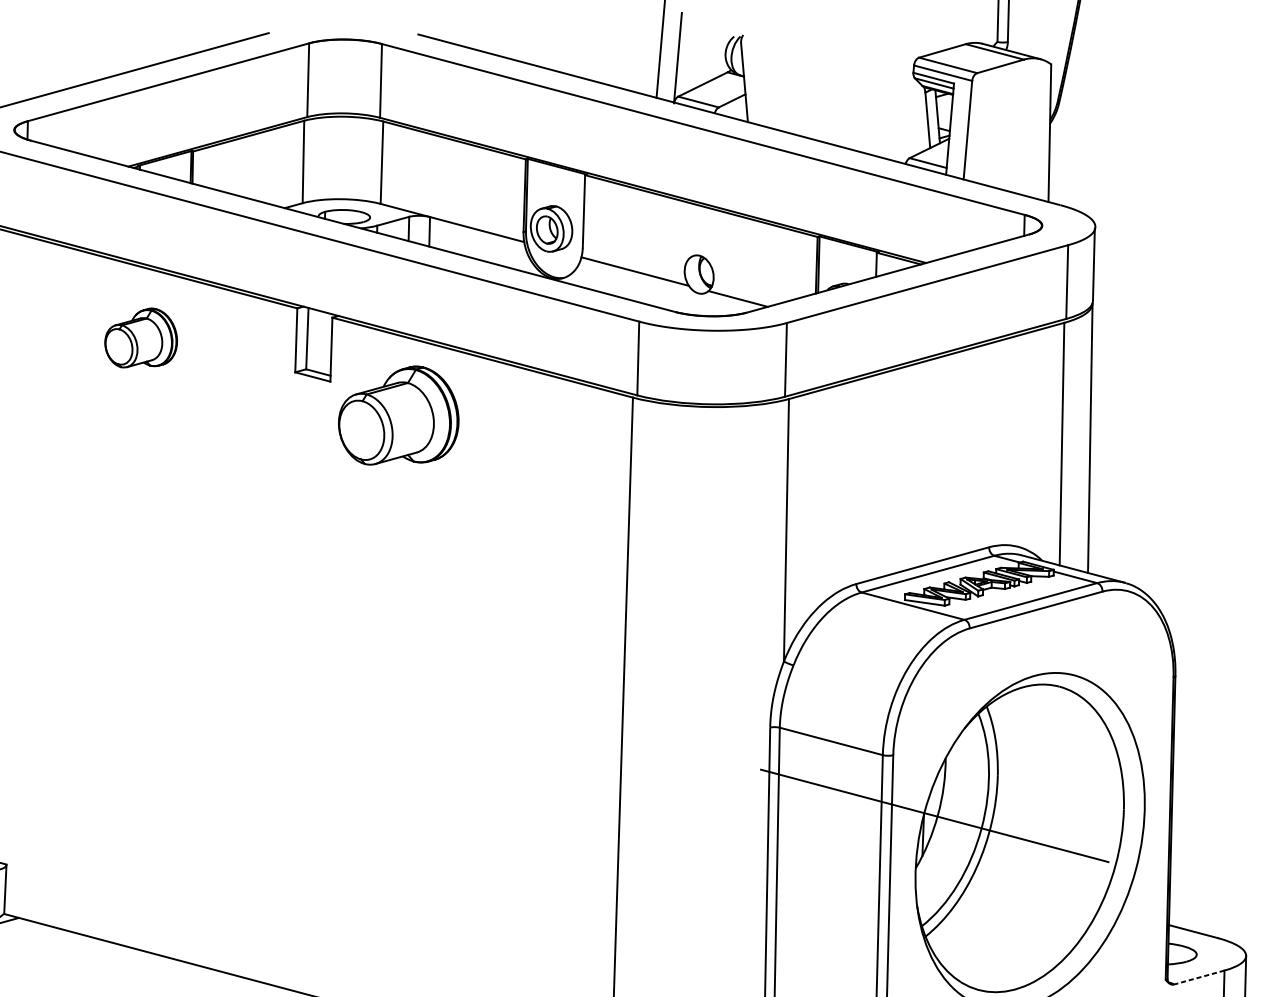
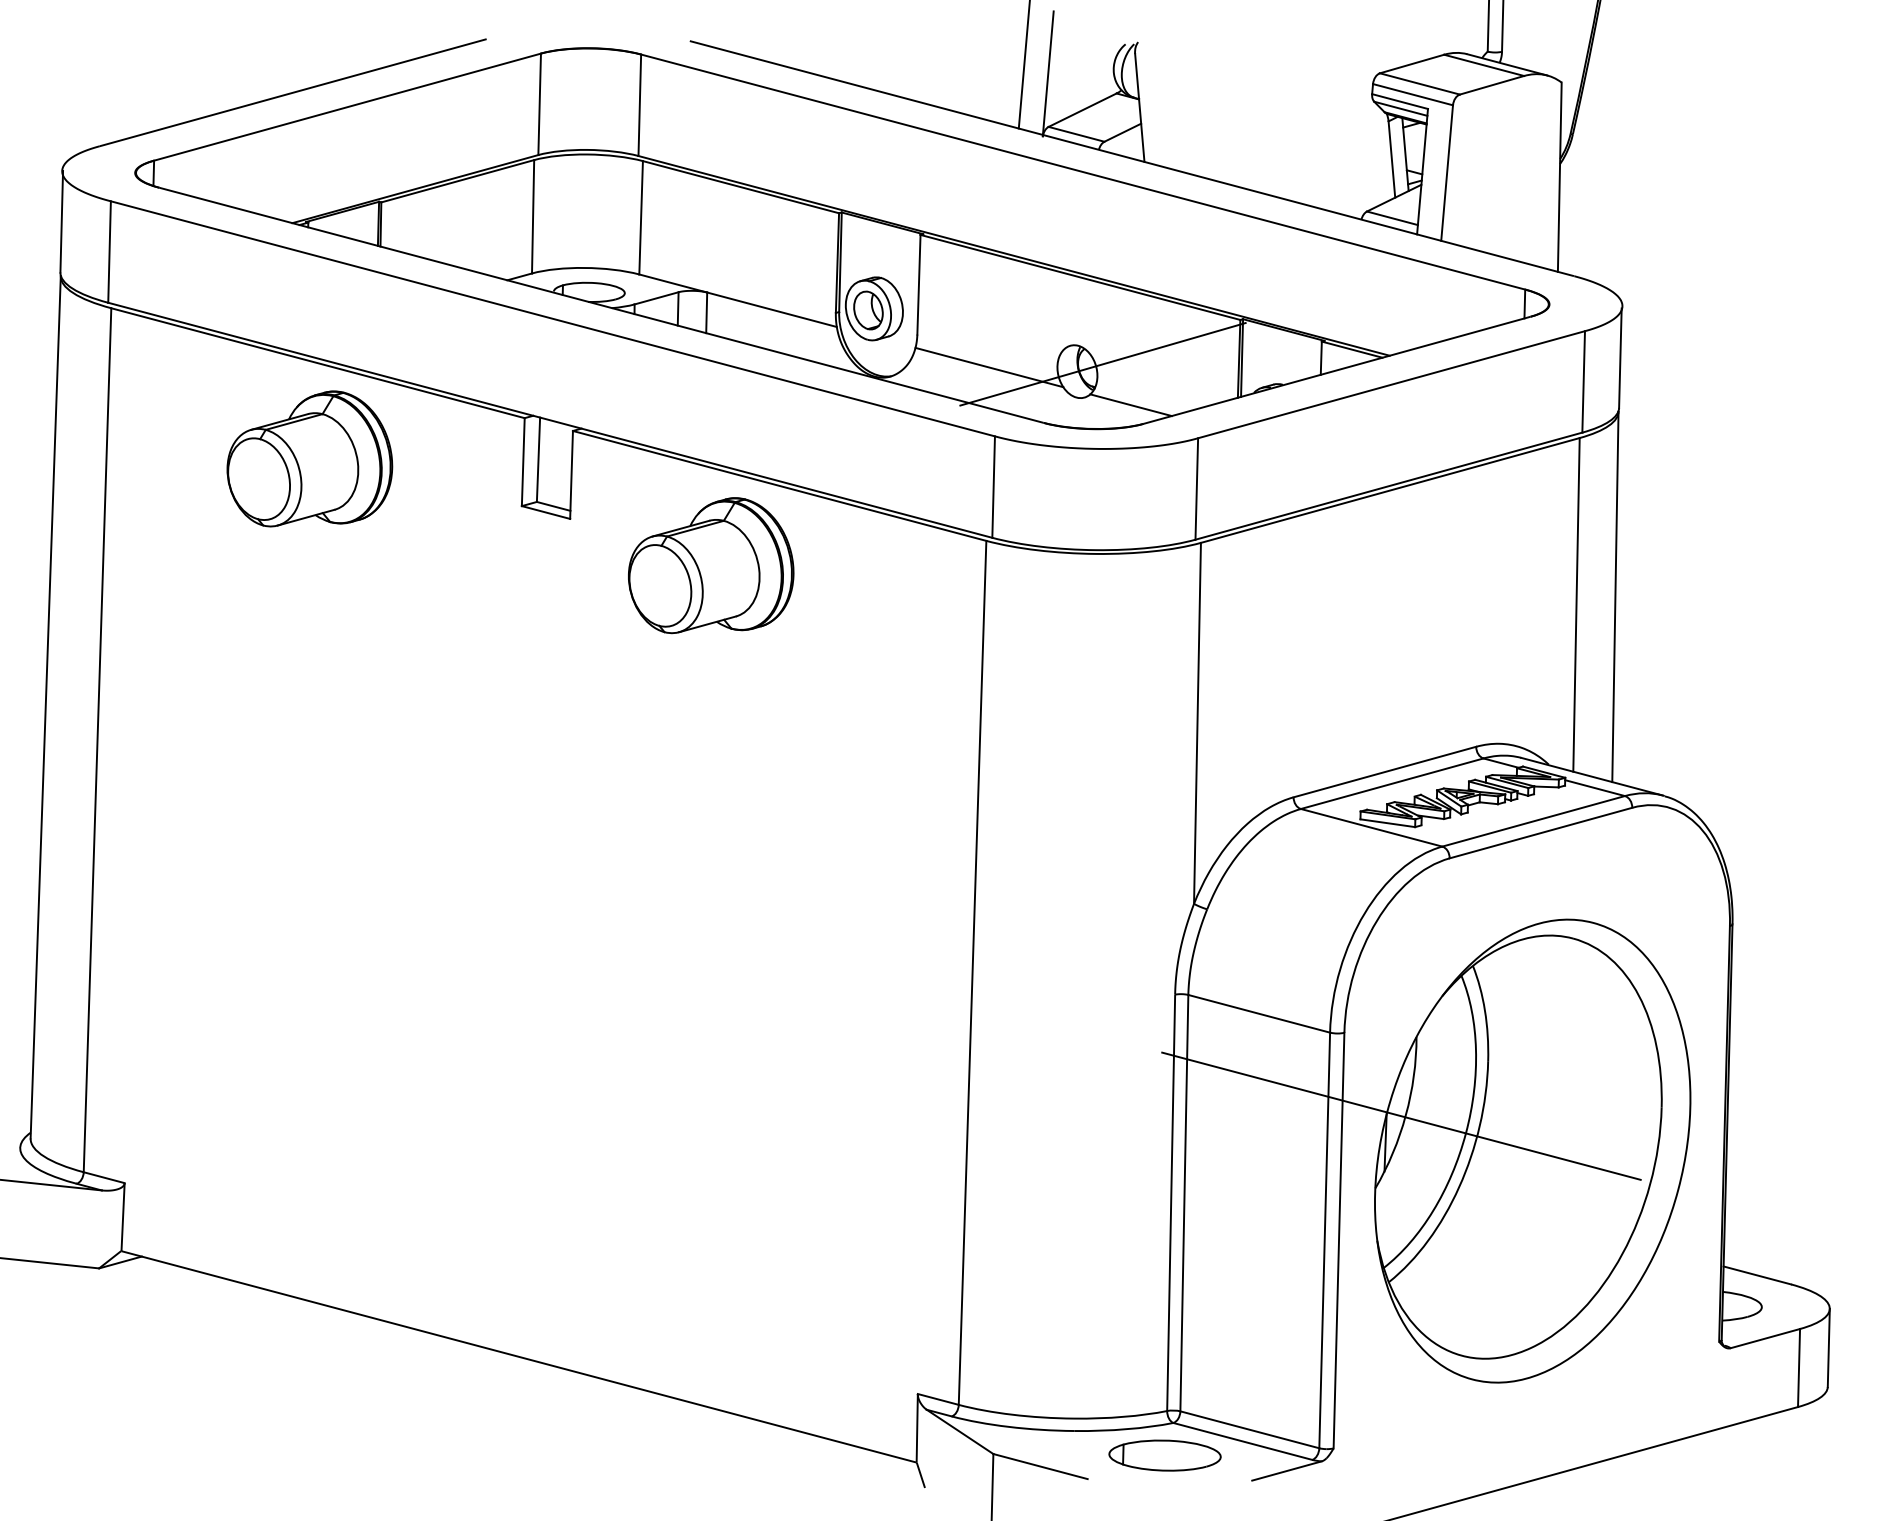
line: (717, 268) -> (1102, 363), added
part: (140, 337) -> (309, 458), size x1.67
part: (398, 415) -> (711, 565), moved
line: (1198, 977) -> (1764, 1338), dashed -> solid

